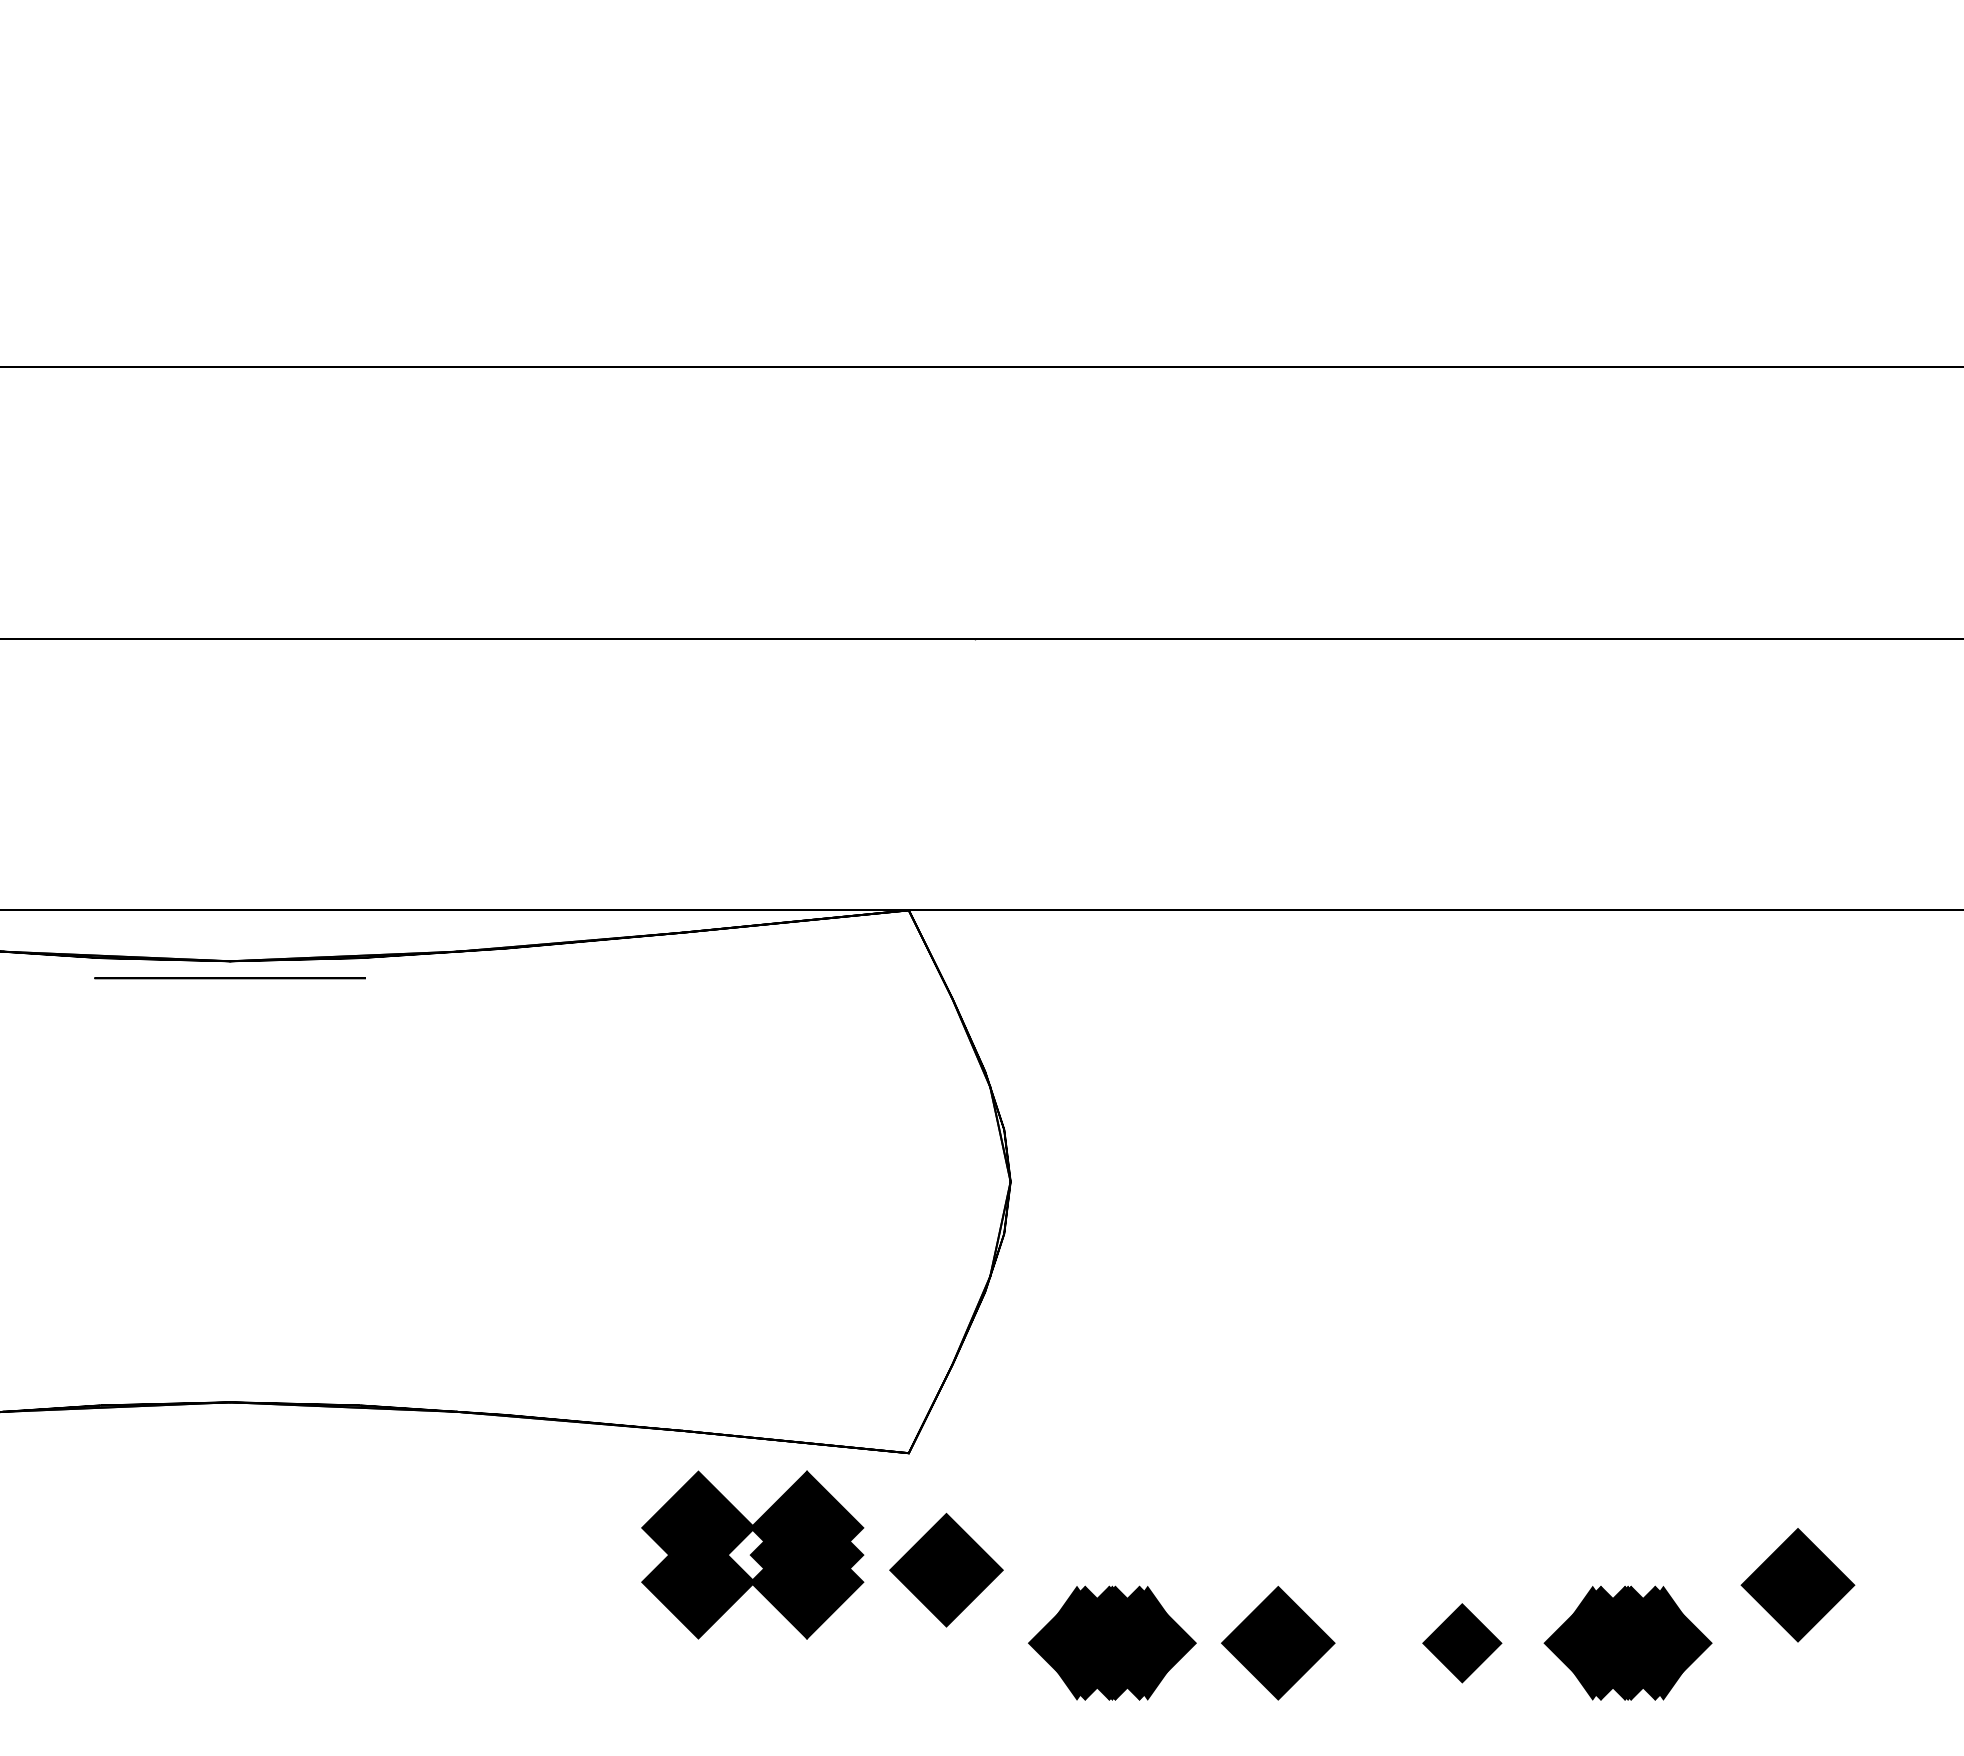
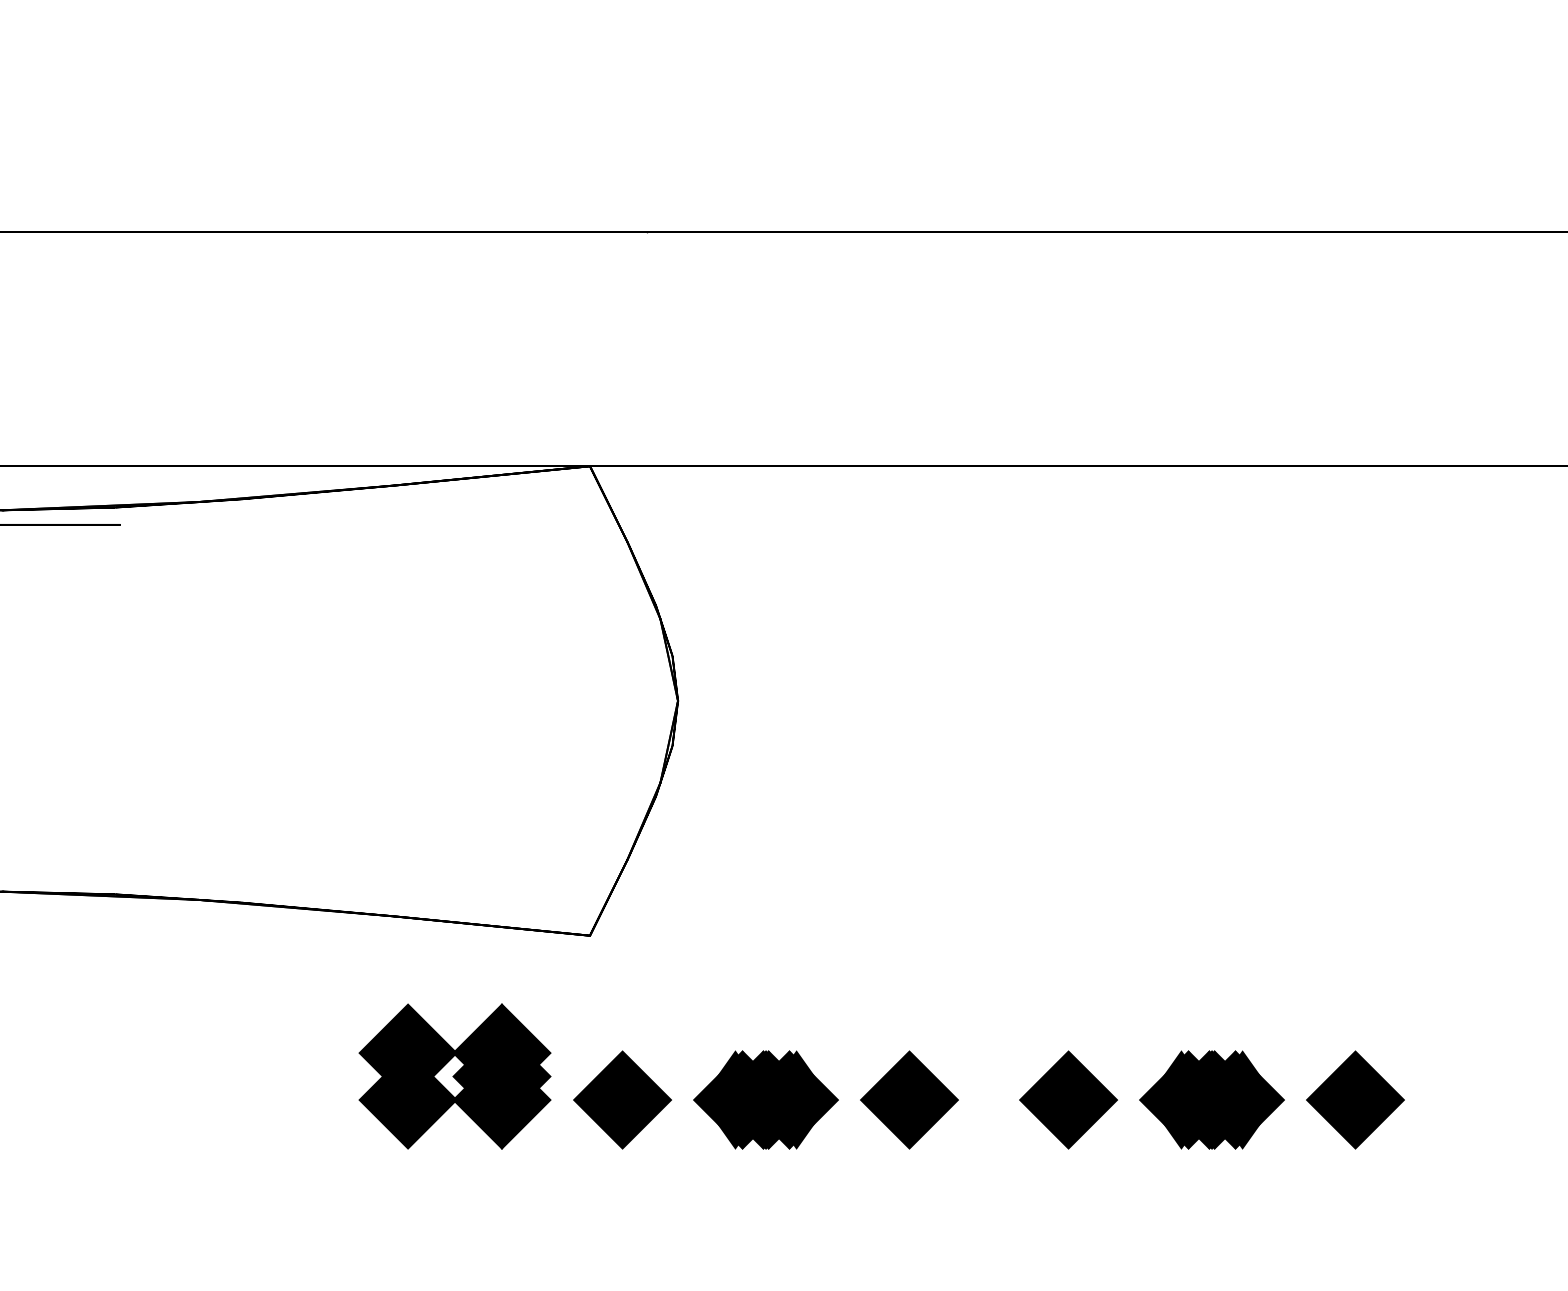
part: (752, 1554) -> (454, 1076), moved
part: (946, 1570) -> (622, 1100), moved
part: (1797, 1585) -> (1355, 1100), moved
part: (1462, 1643) -> (1068, 1100), size x1.43

